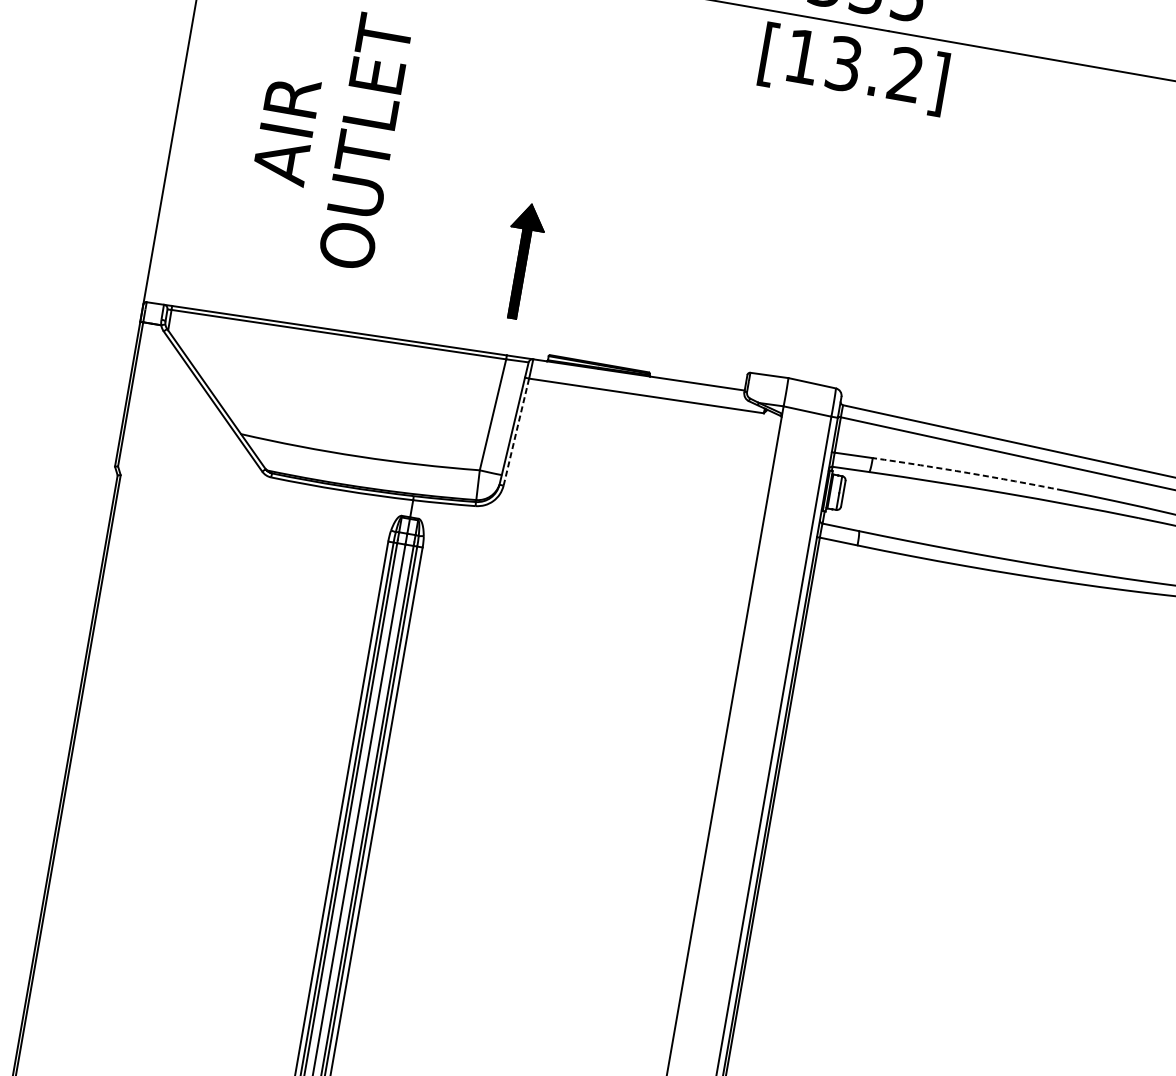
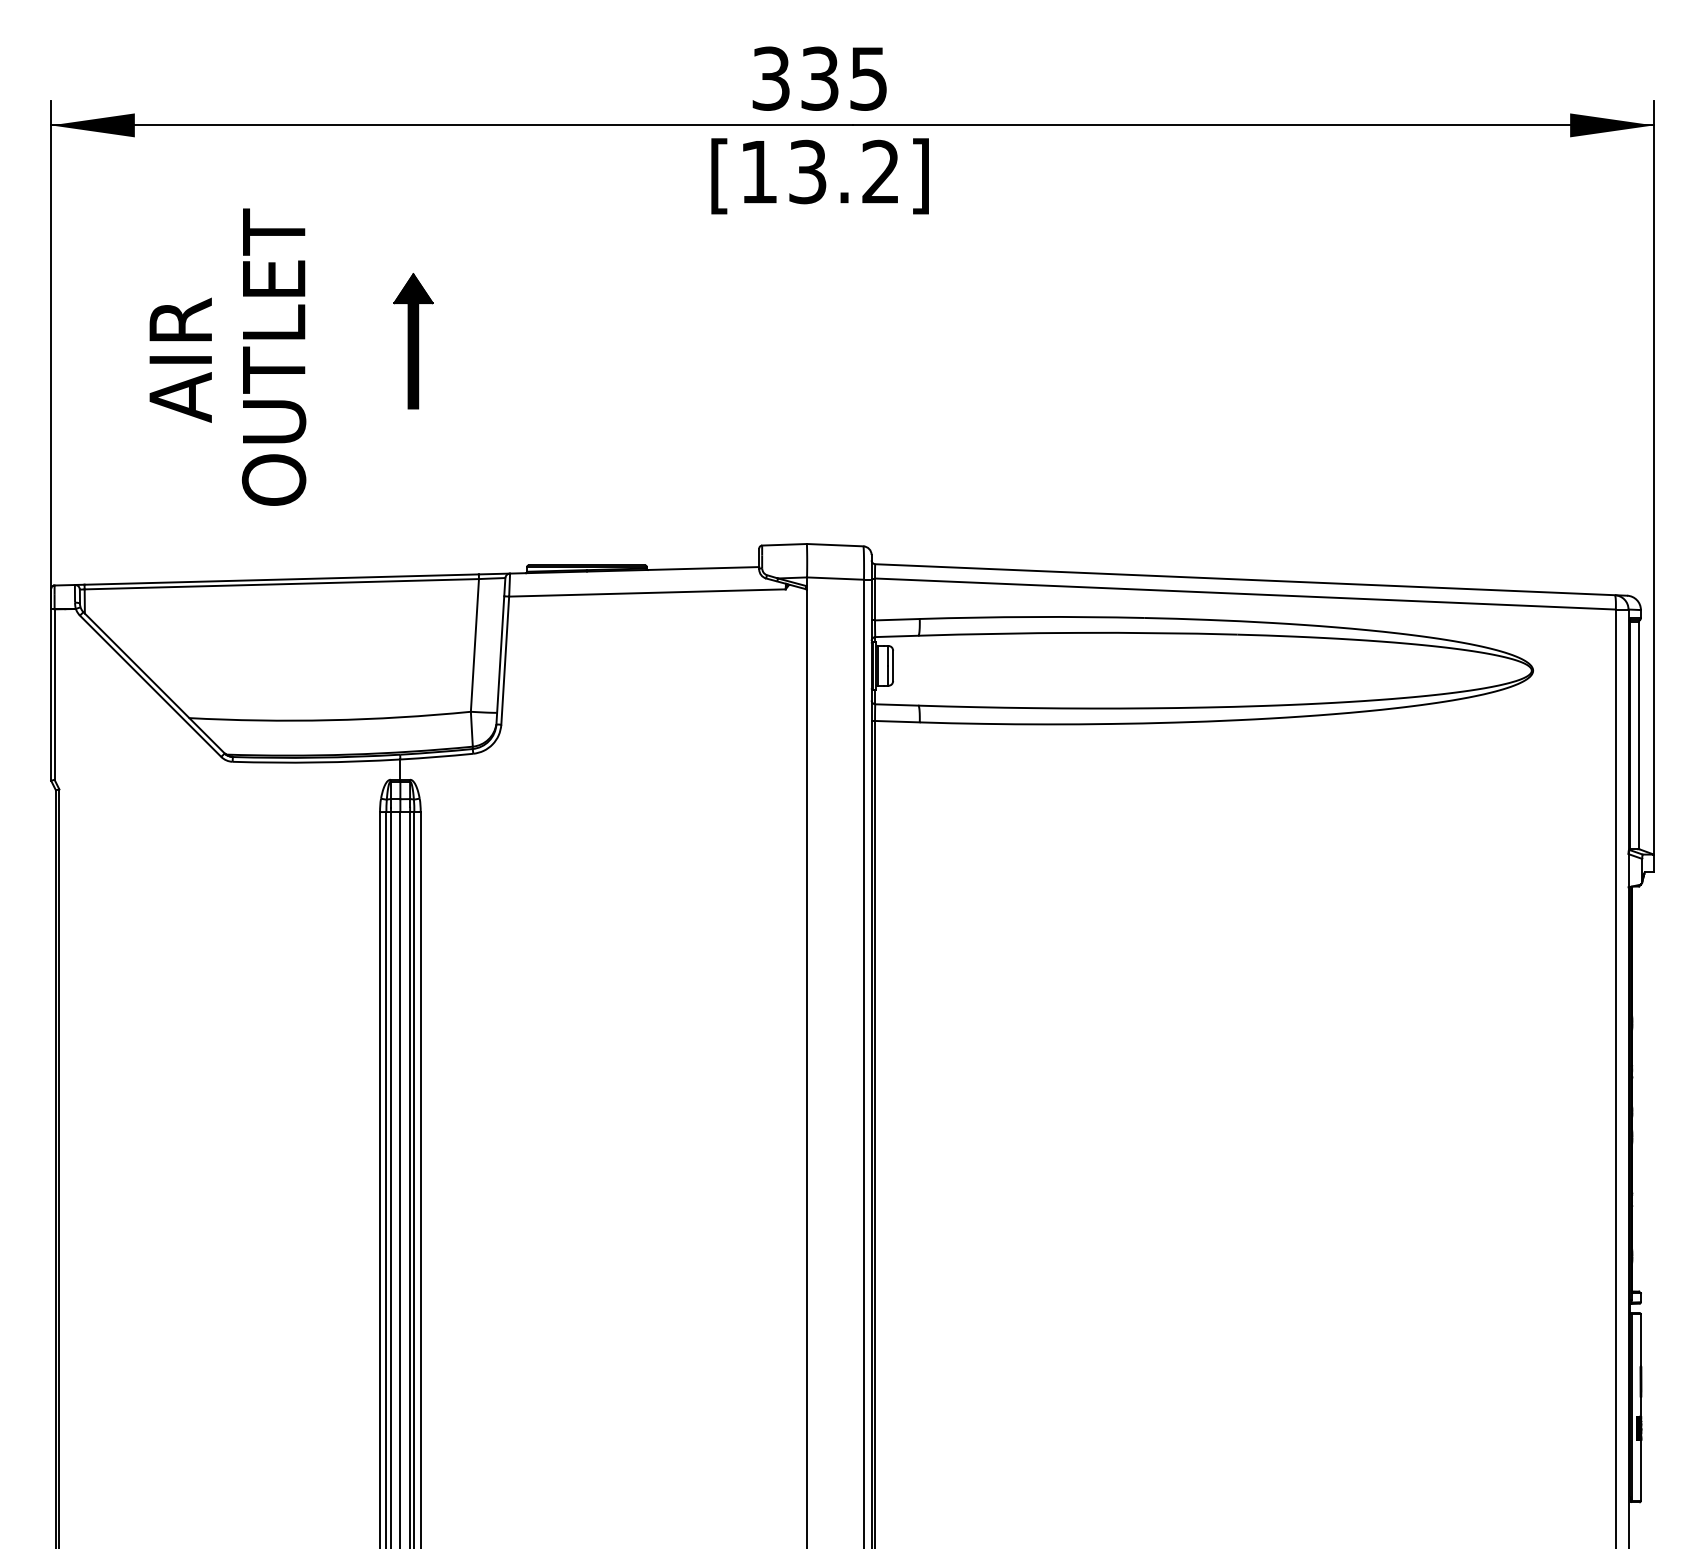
part: (522, 261) -> (413, 341), moved
line: (516, 432) -> (505, 660), dashed -> solid
arc: (968, 473) -> (1032, 617), dashed -> solid

